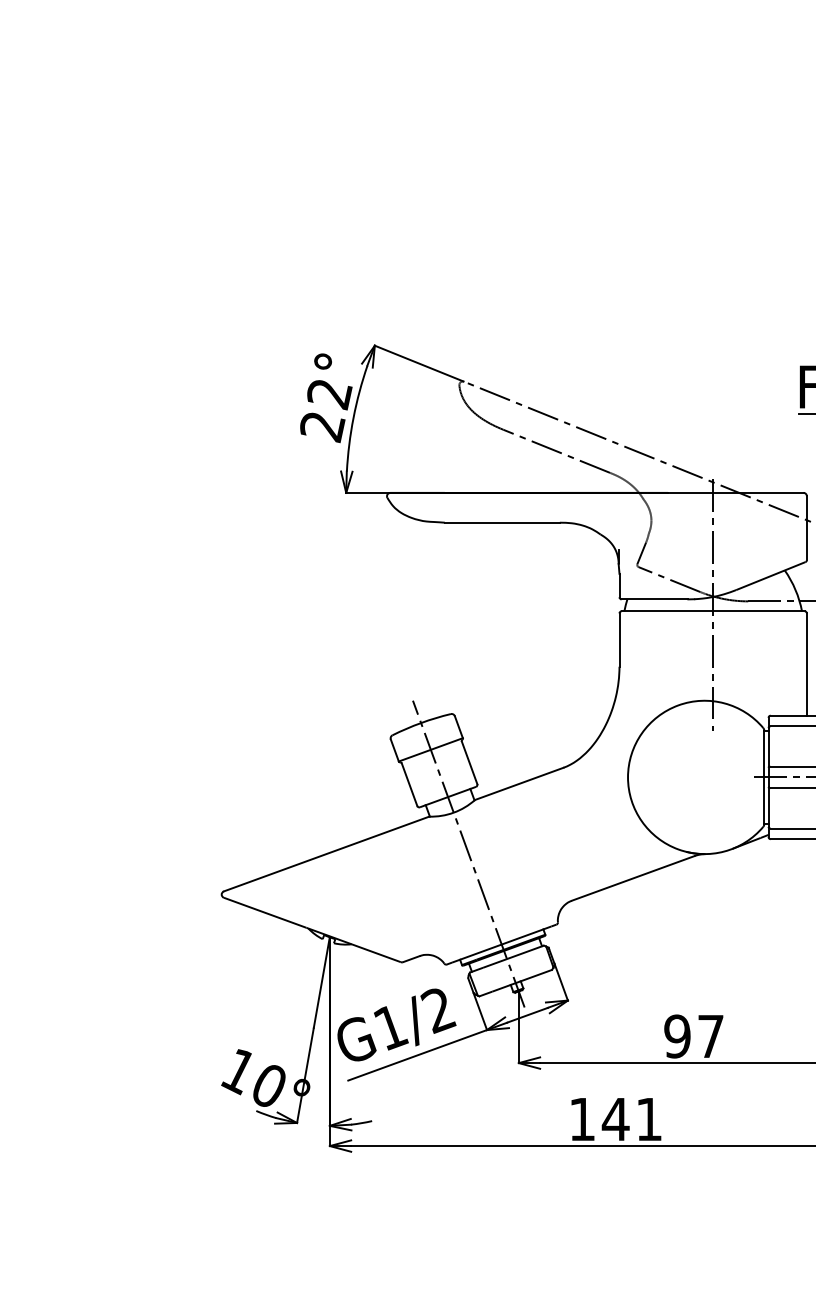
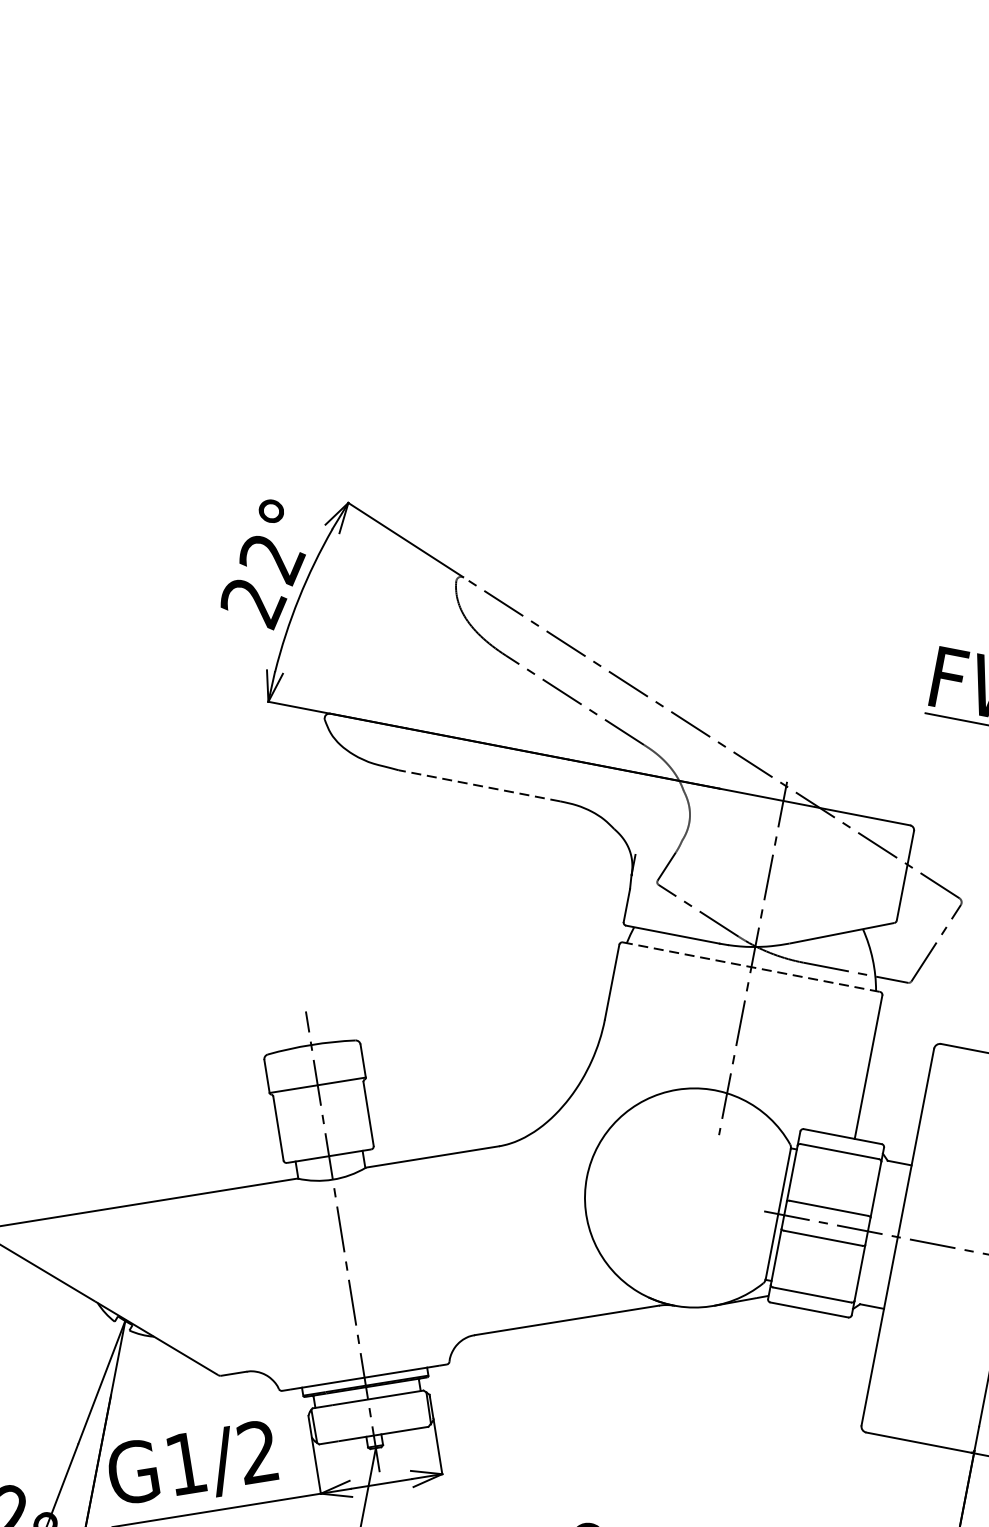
line: (502, 522) -> (479, 785), solid -> dashed
line: (713, 611) -> (751, 967), solid -> dashed

